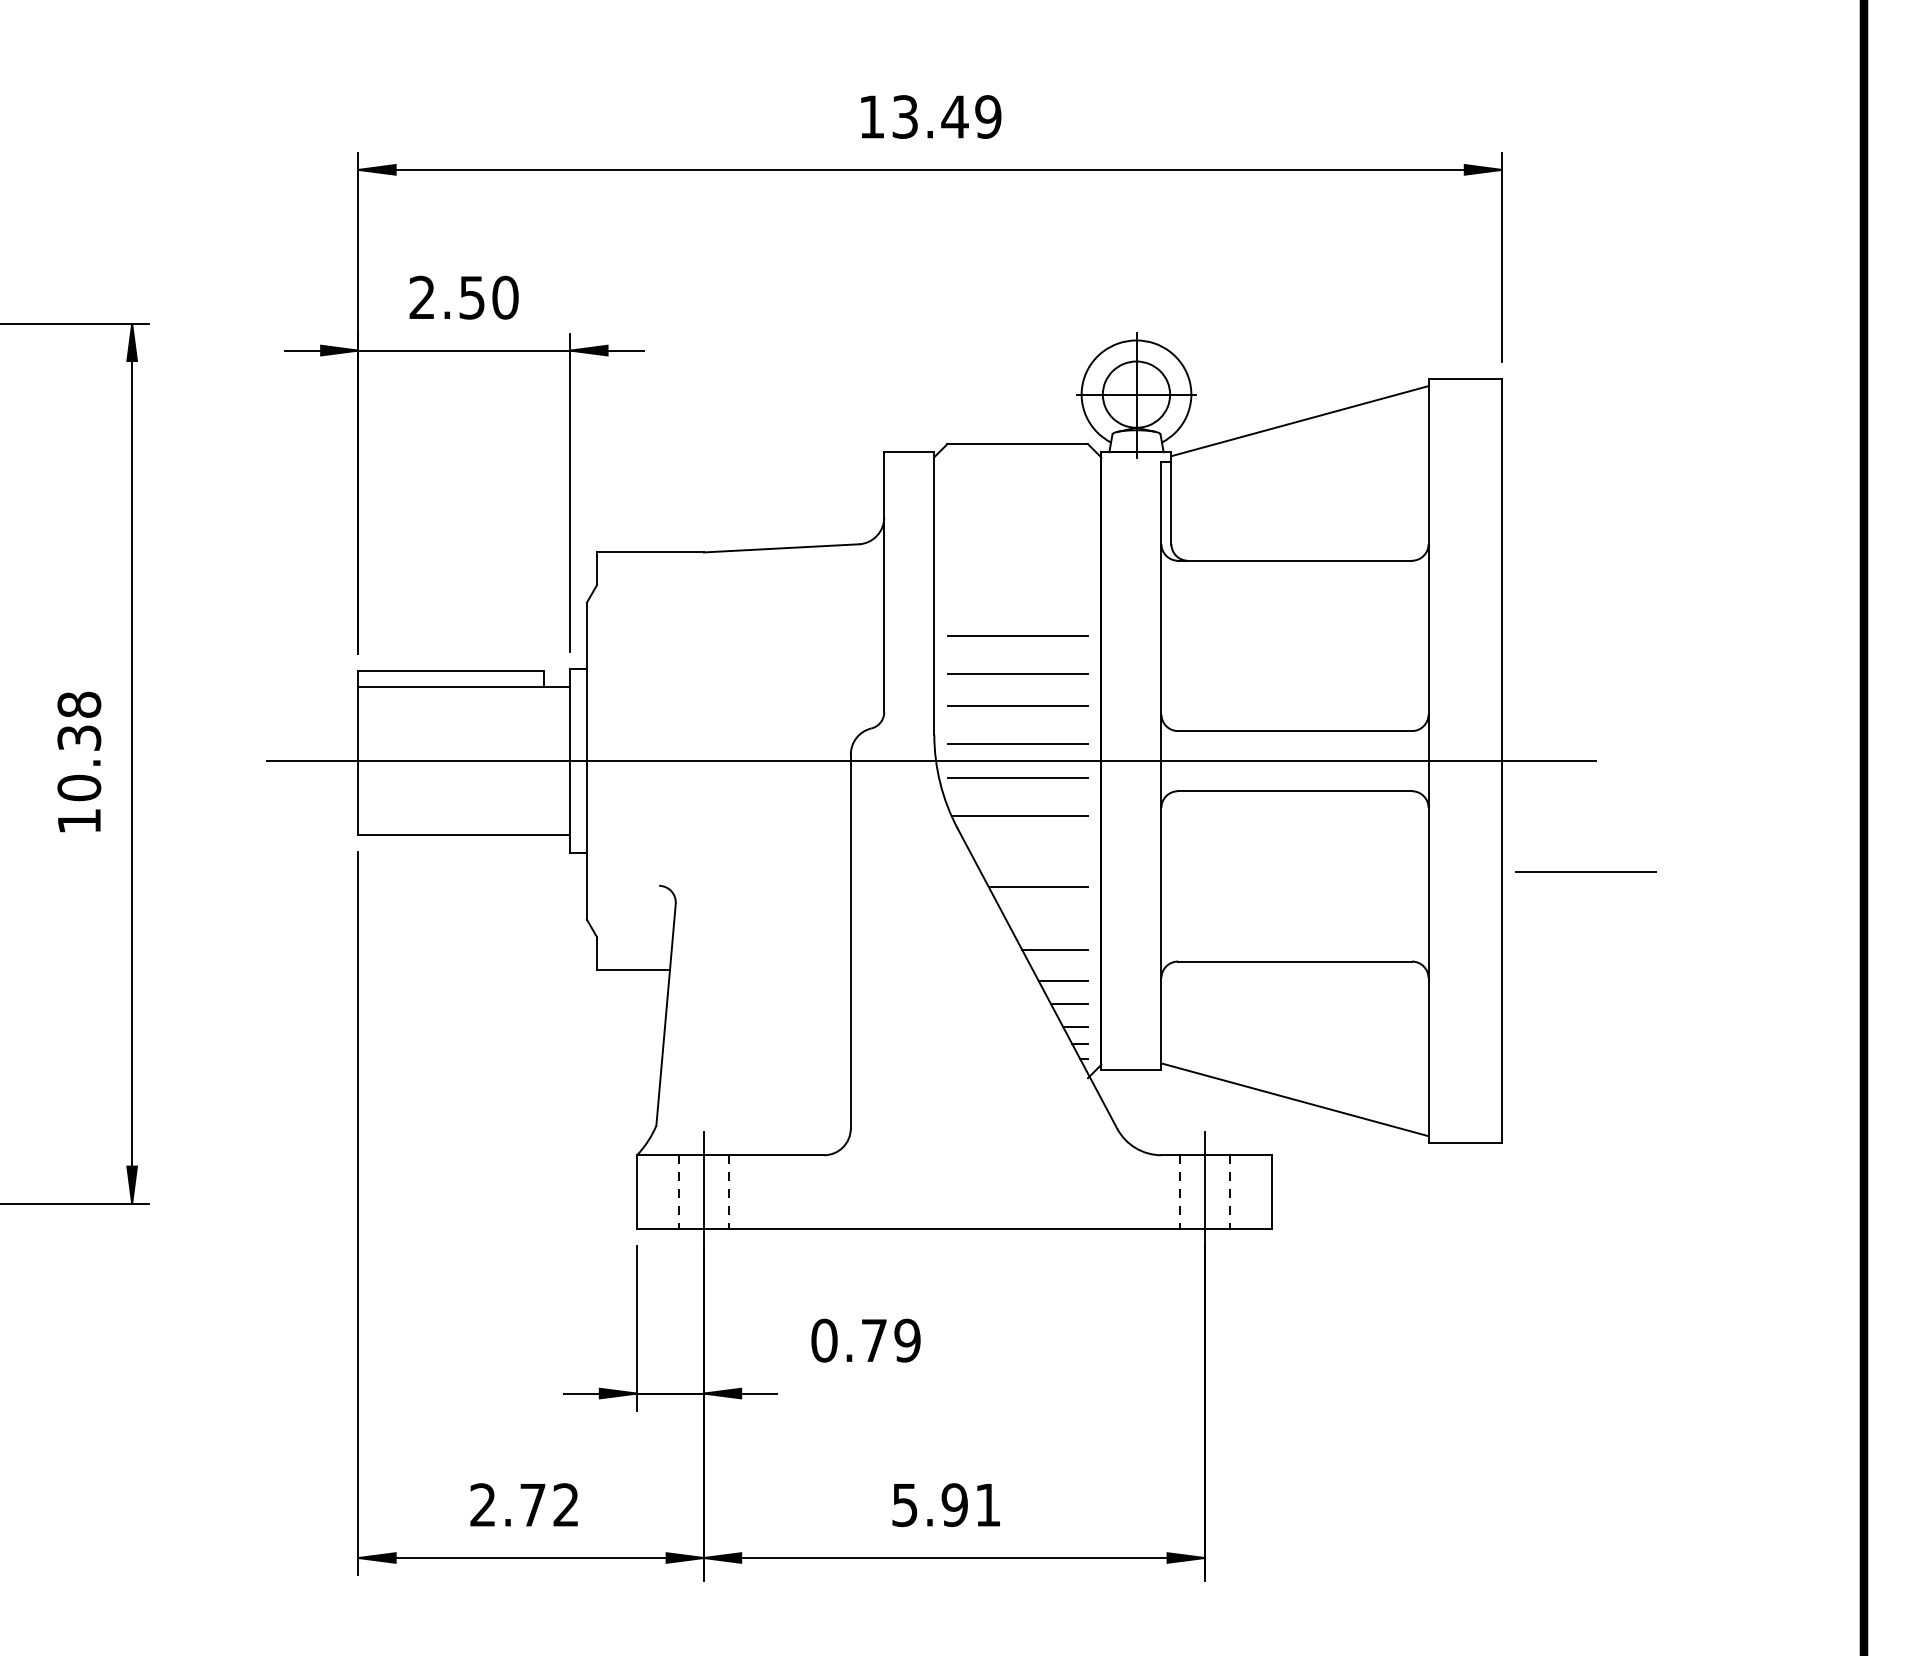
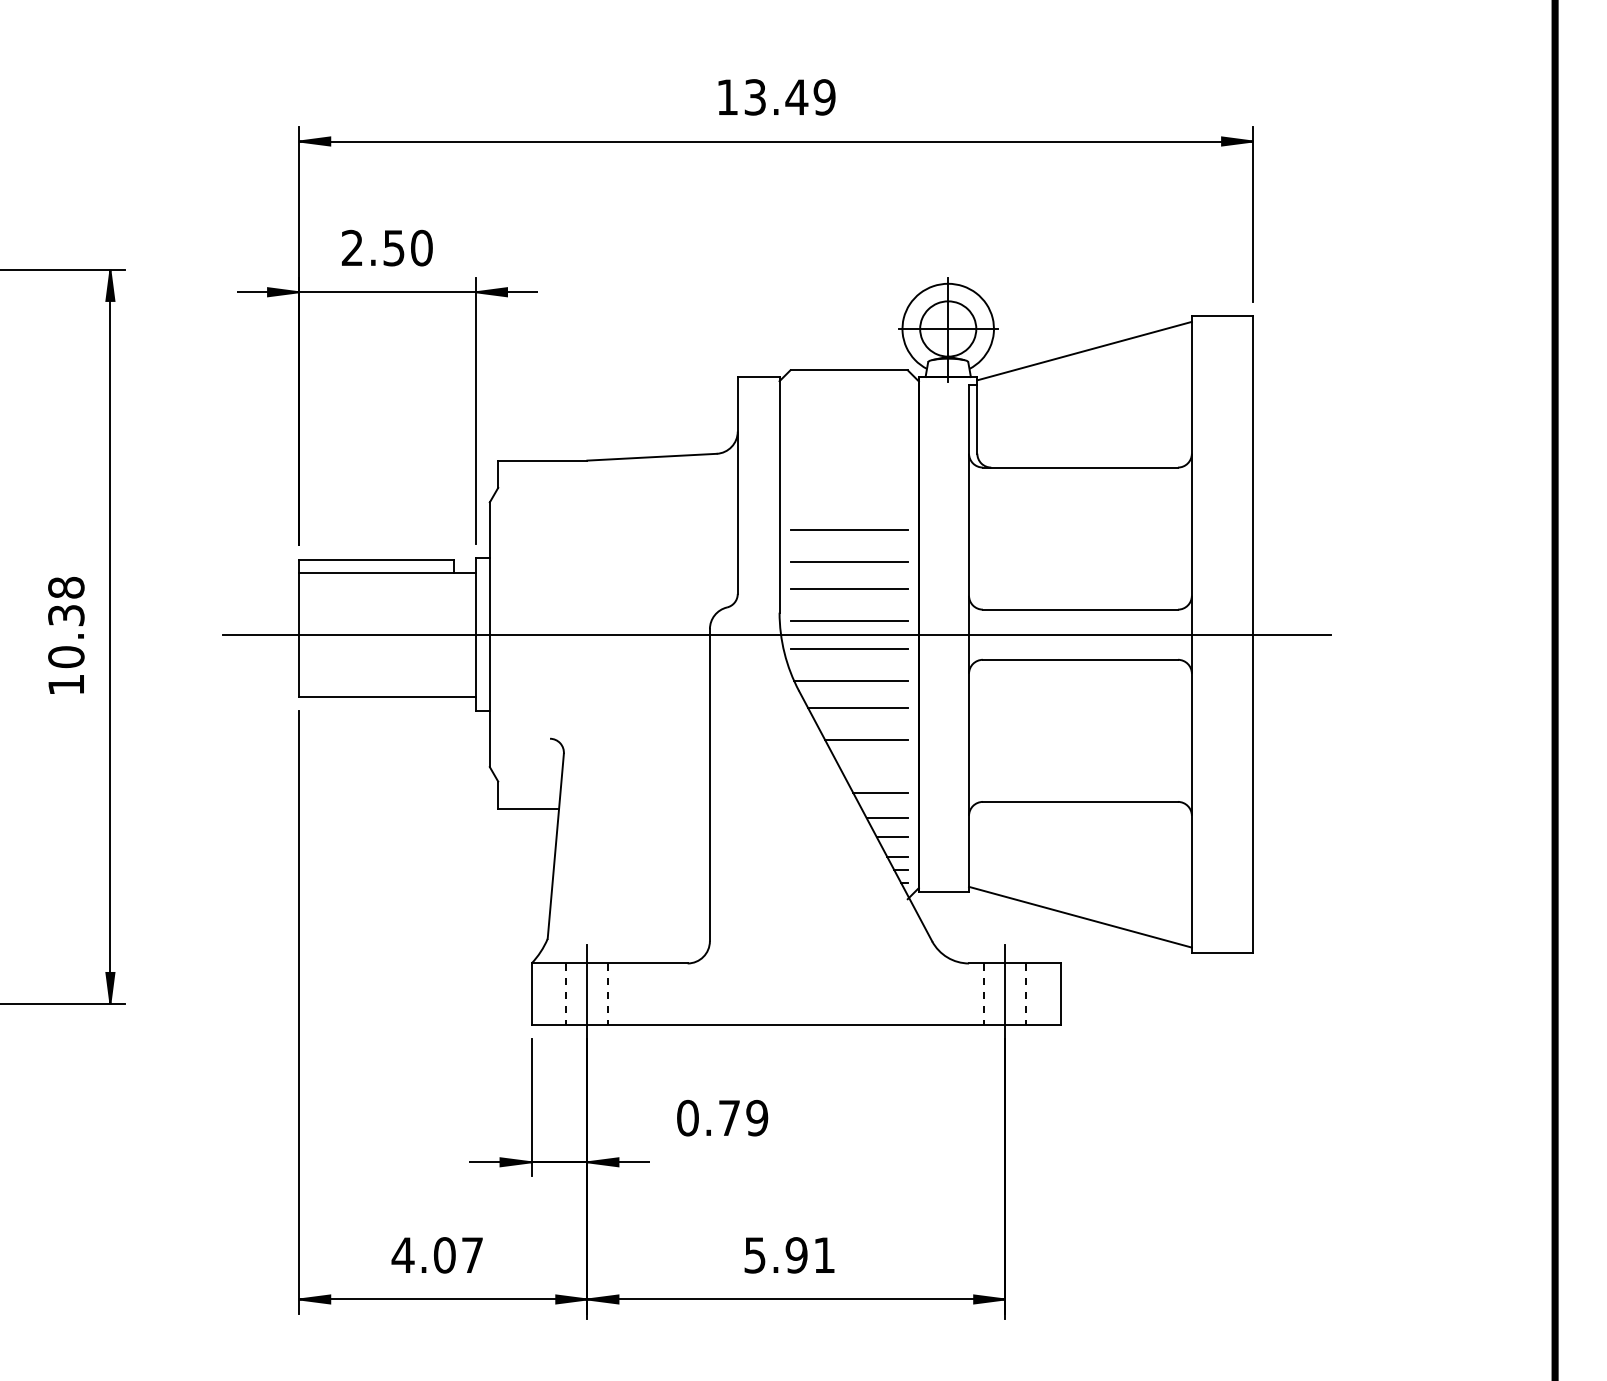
line: (1027, 848) -> (857, 707), added
line: (1585, 871) -> (1322, 726), removed
text: (523, 1505) -> (436, 1255), 2.72 -> 4.07

